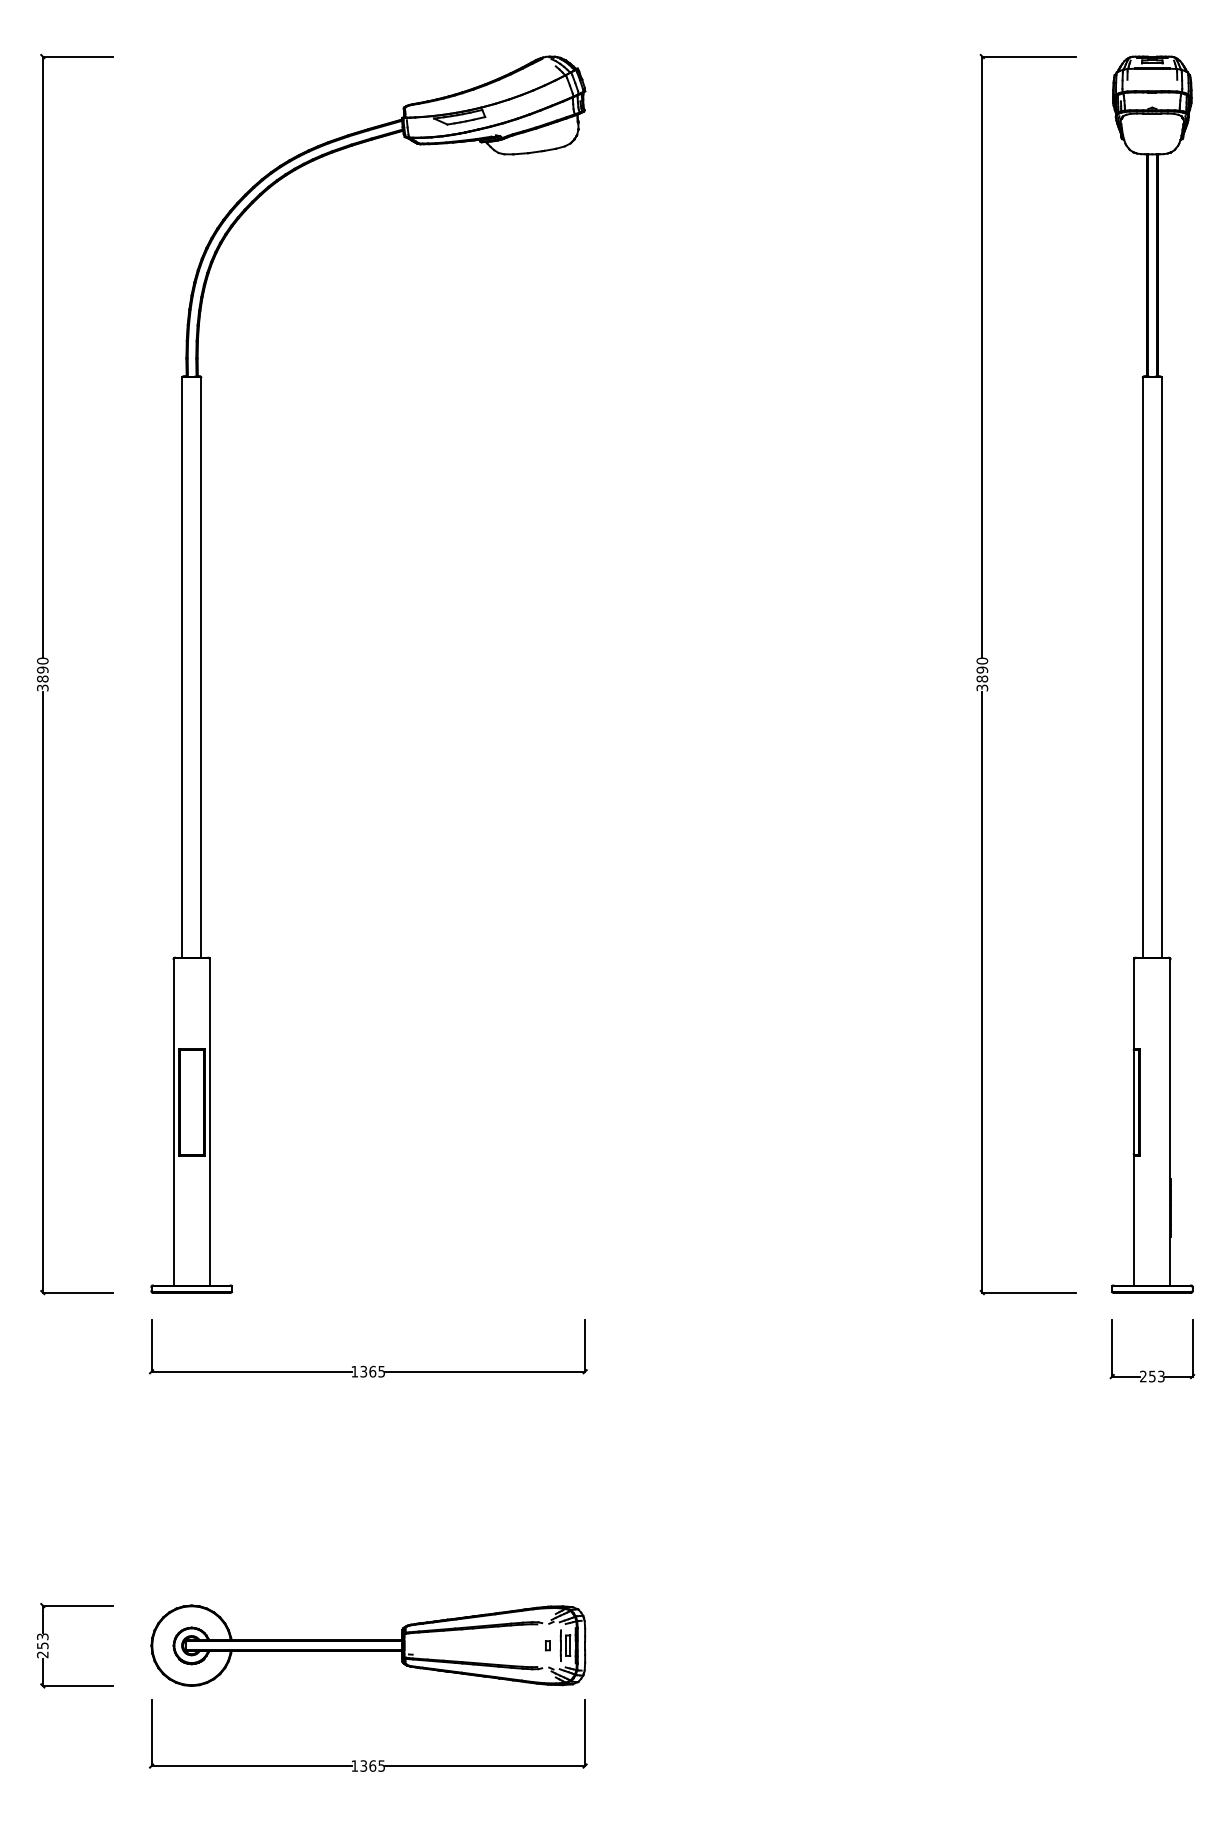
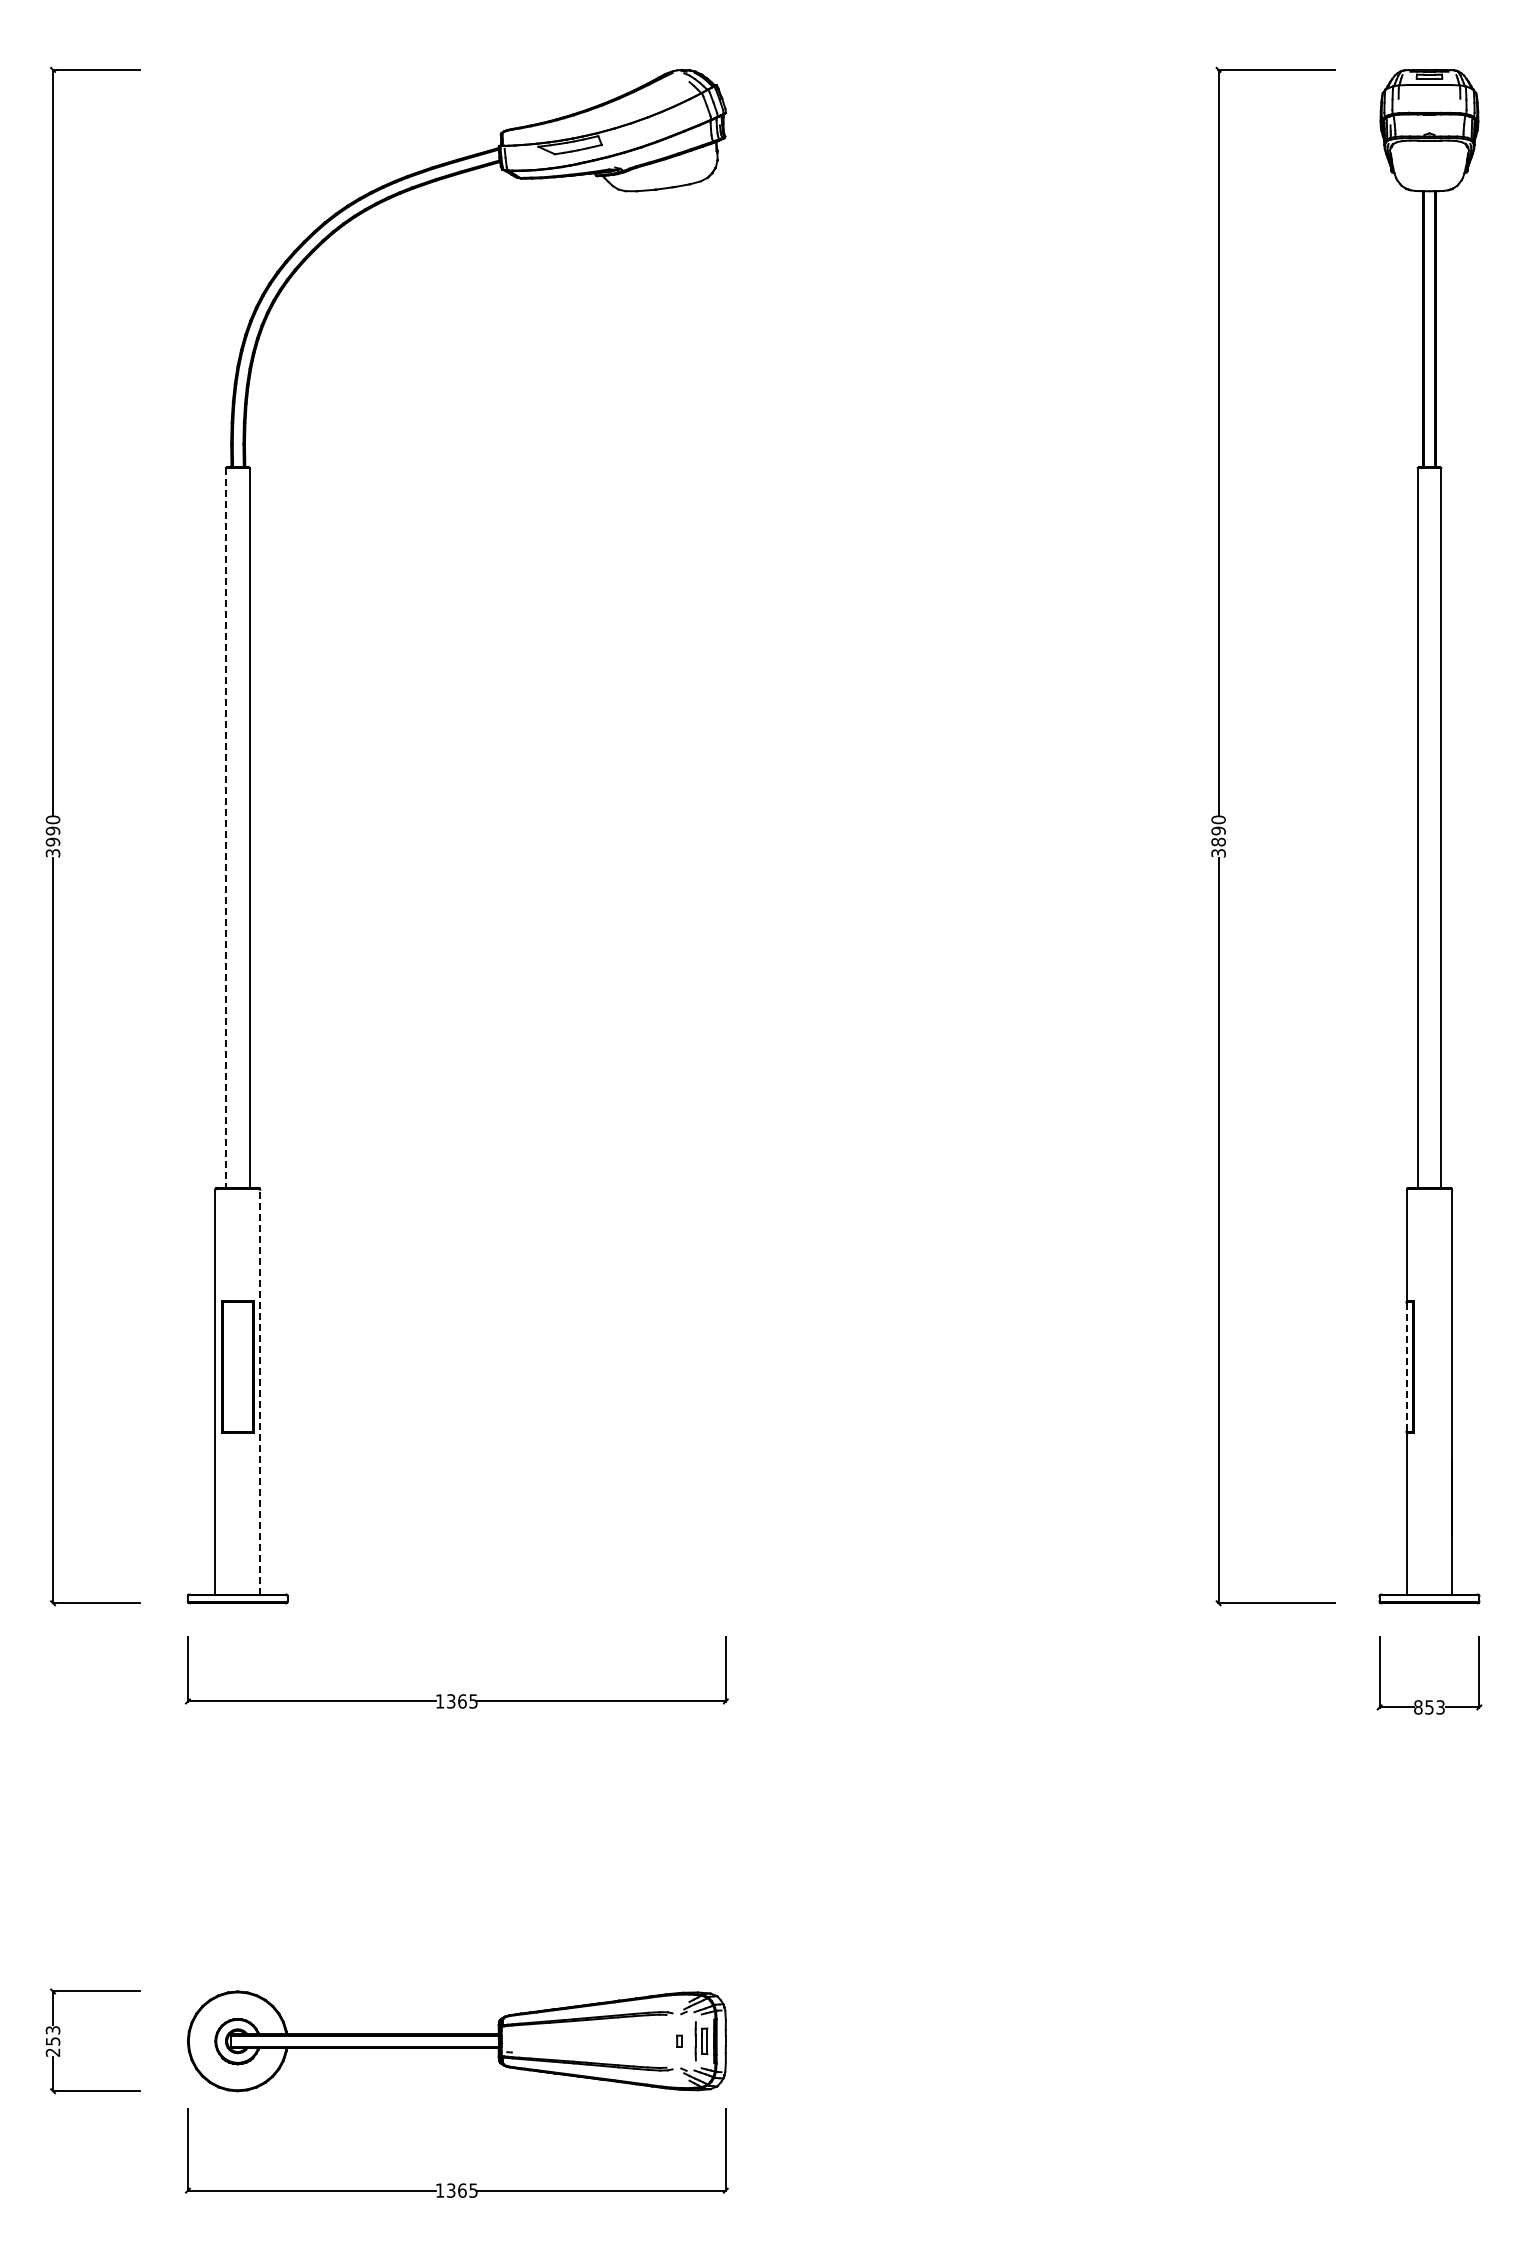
line: (182, 667) -> (226, 827), solid -> dashed
text: (43, 678) -> (53, 841), 3890 -> 3990
line: (1133, 1102) -> (1406, 1367), solid -> dashed
line: (210, 1121) -> (260, 1391), solid -> dashed
text: (1143, 1376) -> (1418, 1707), 253 -> 853

